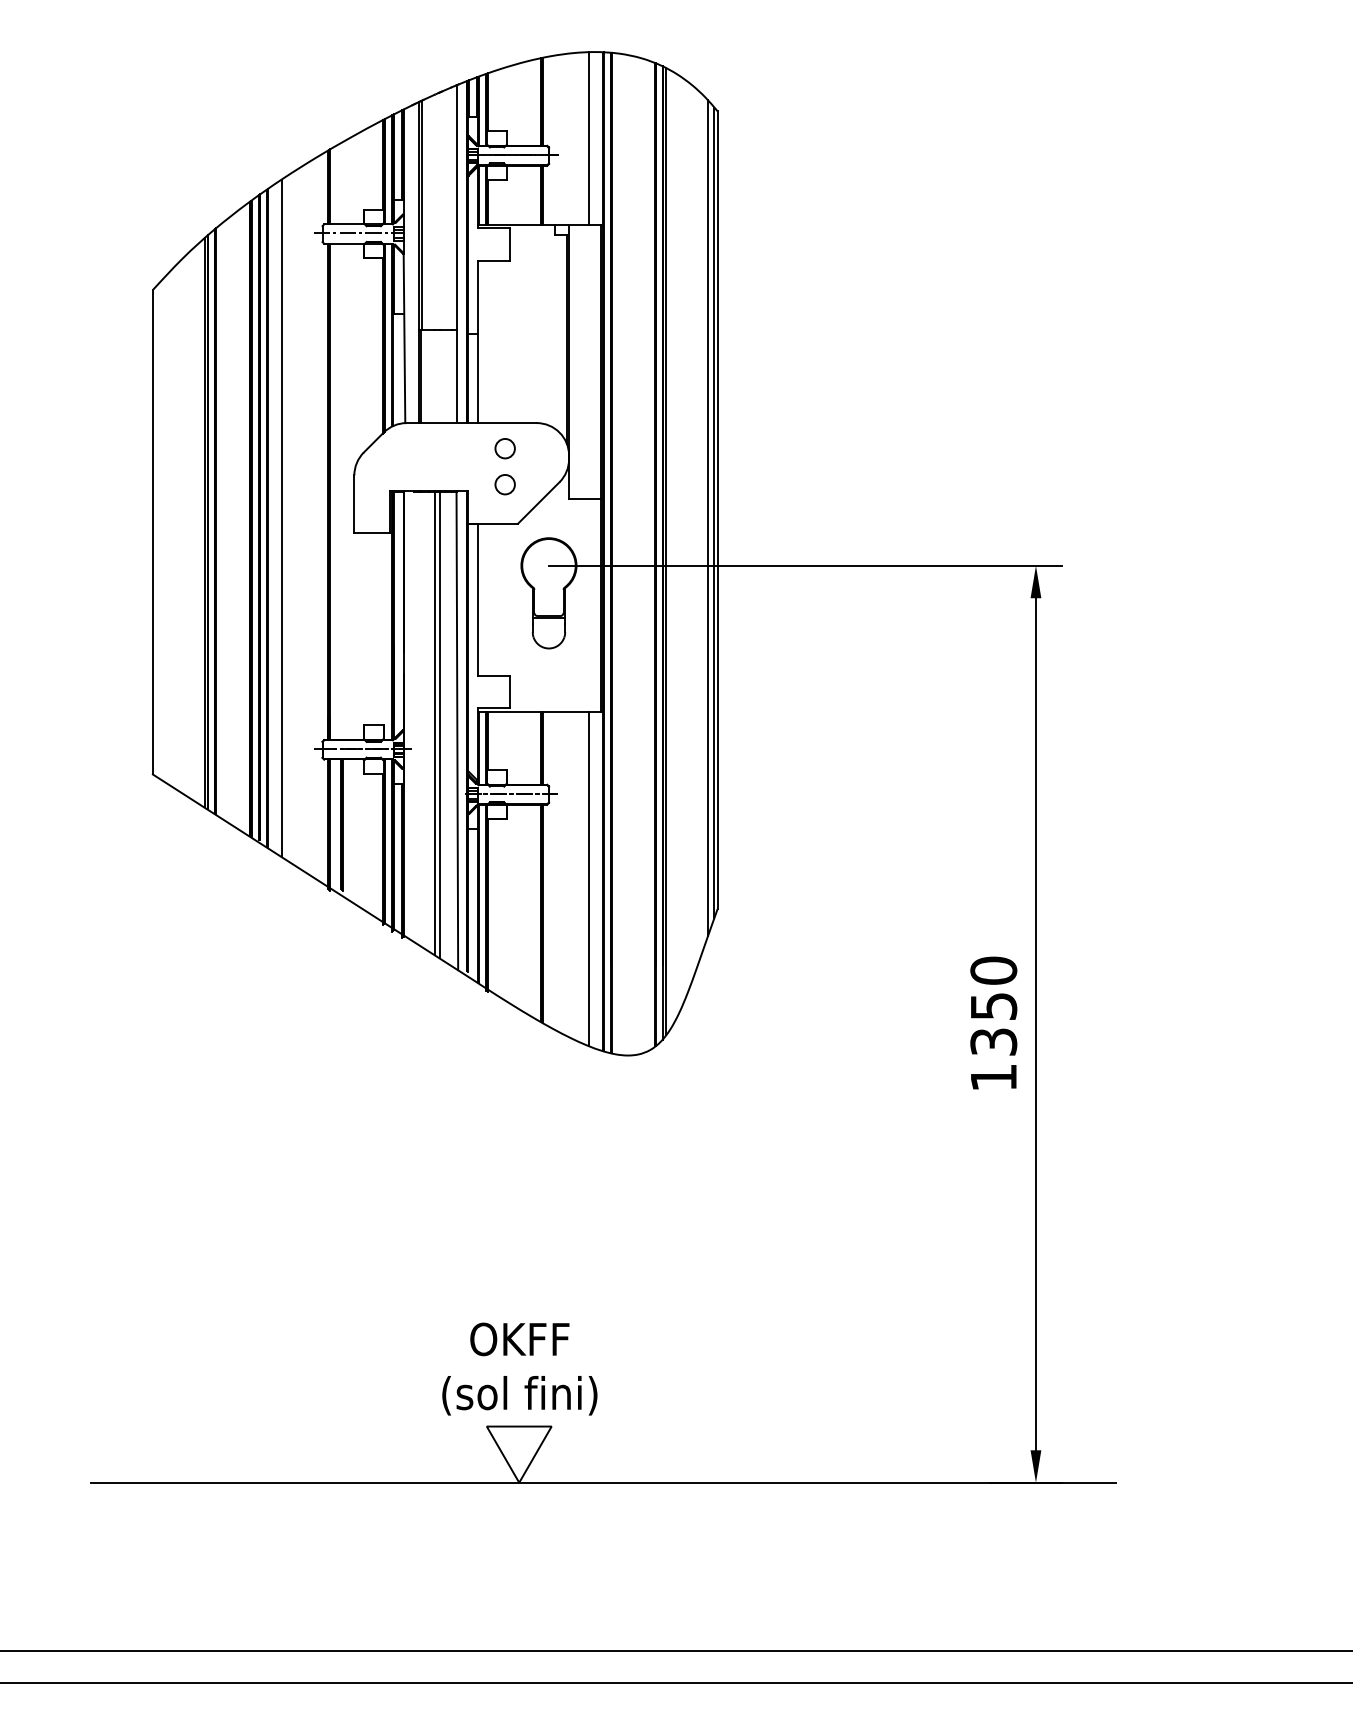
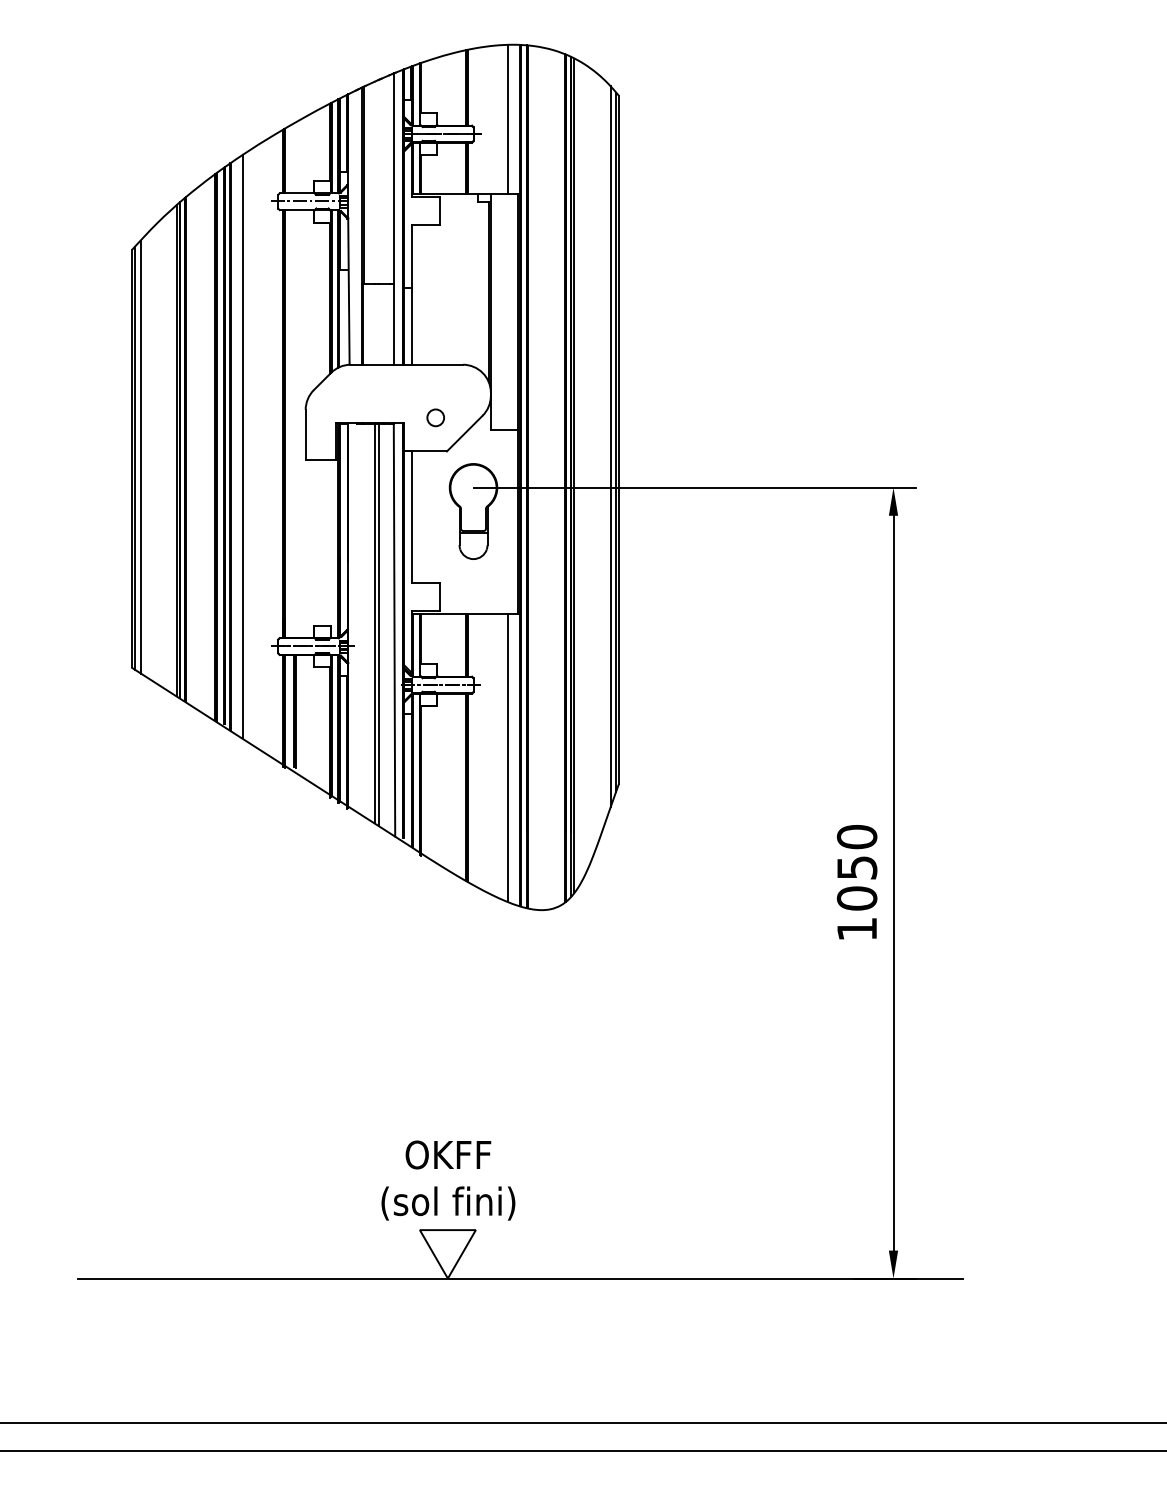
circle: (504, 448) -> (435, 386), removed
line: (163, 530) -> (141, 457), added
line: (156, 531) -> (135, 458), added
text: (993, 1042) -> (856, 898), 1350 -> 1050

